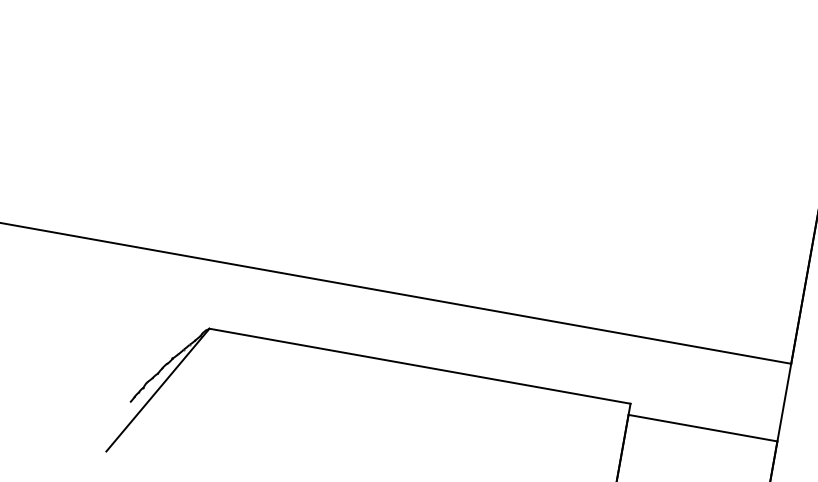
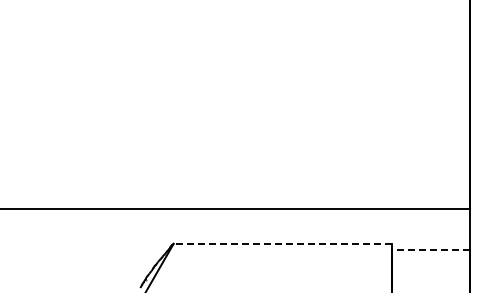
line: (419, 365) -> (282, 243), solid -> dashed
line: (702, 427) -> (430, 249), solid -> dashed

